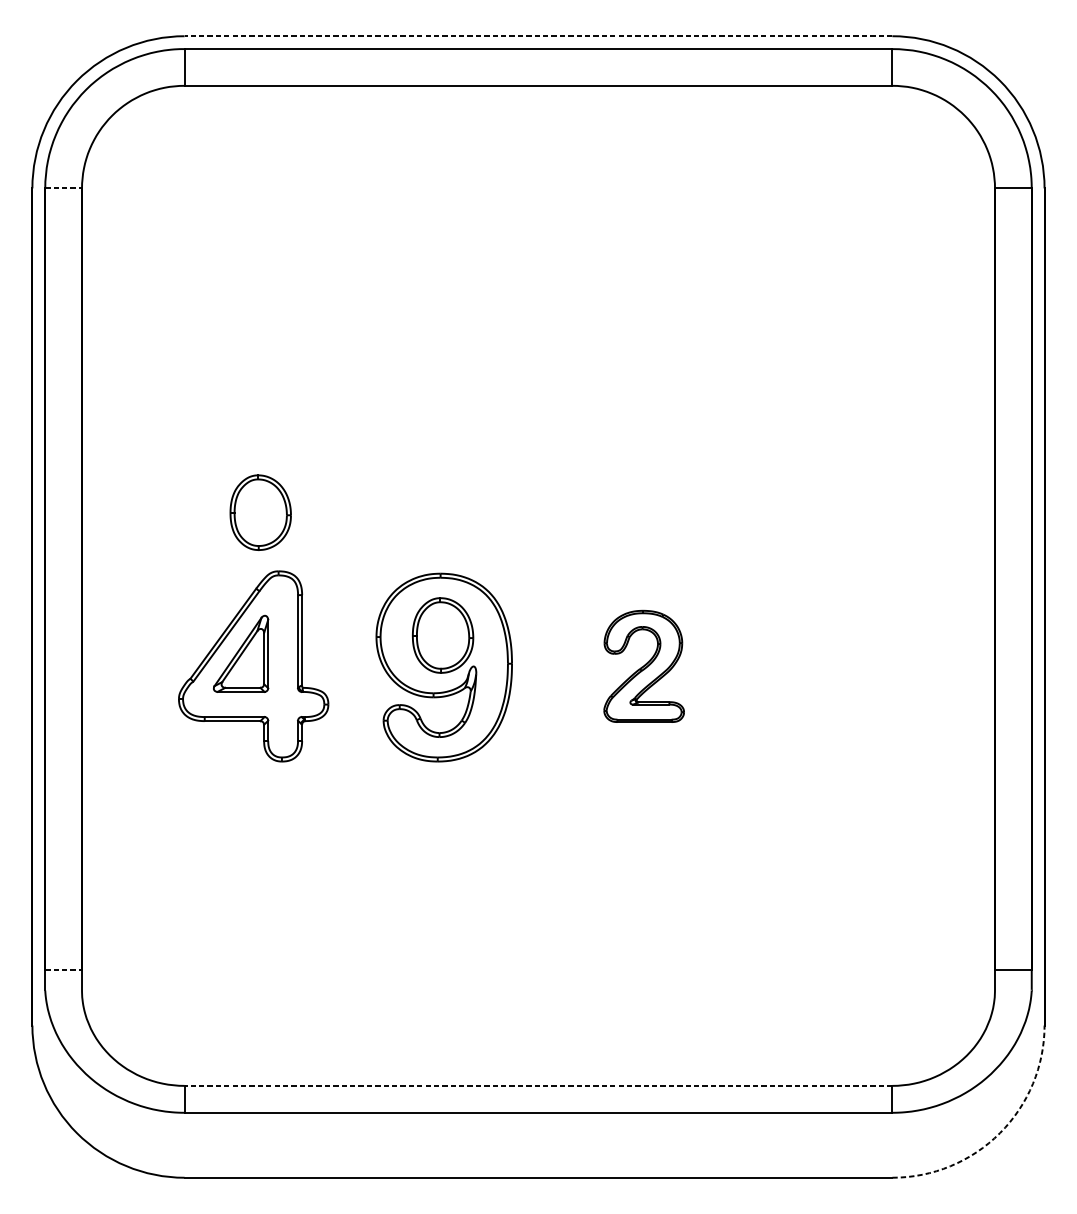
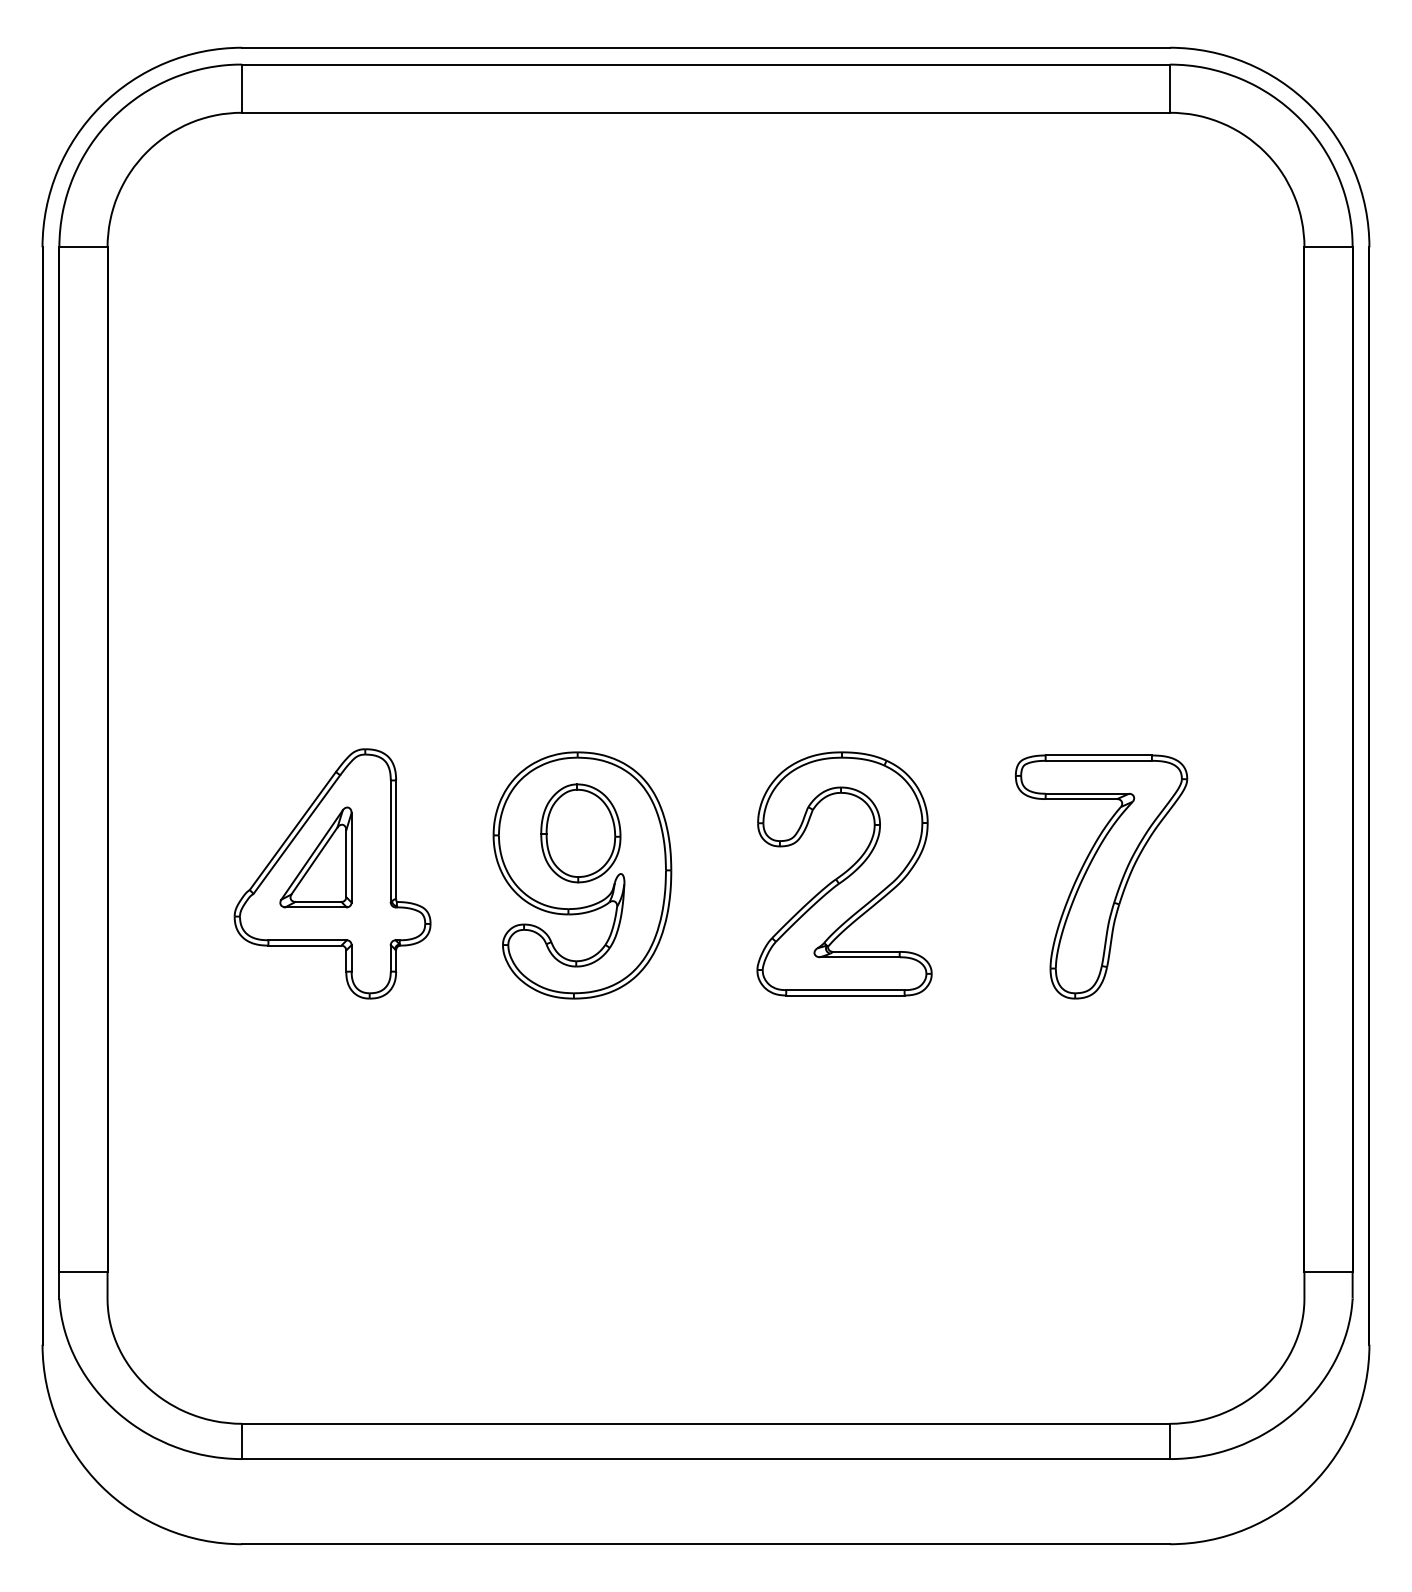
line: (538, 36) -> (705, 47), dashed -> solid
line: (63, 188) -> (83, 247), dashed -> solid
part: (260, 512) -> (341, 672), removed
part: (644, 666) -> (844, 873), size x1.67
part: (840, 668) -> (1101, 876), added
line: (63, 969) -> (83, 1271), dashed -> solid
line: (538, 1085) -> (705, 1423), dashed -> solid
arc: (1000, 1132) -> (1311, 1485), dashed -> solid

